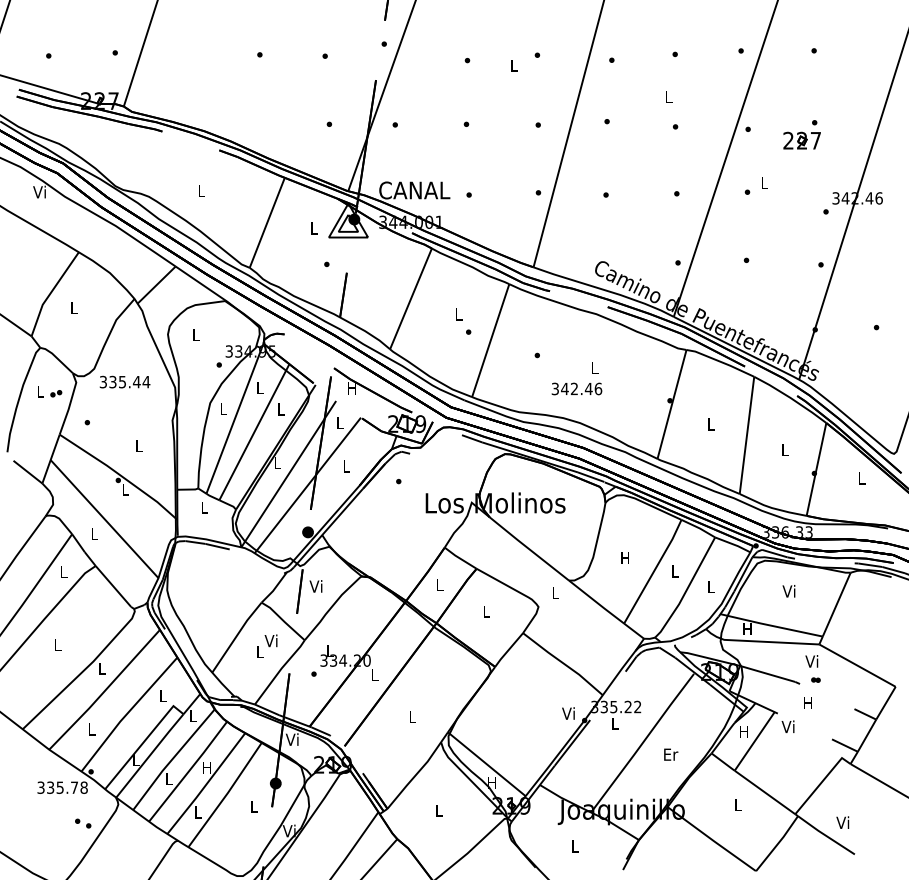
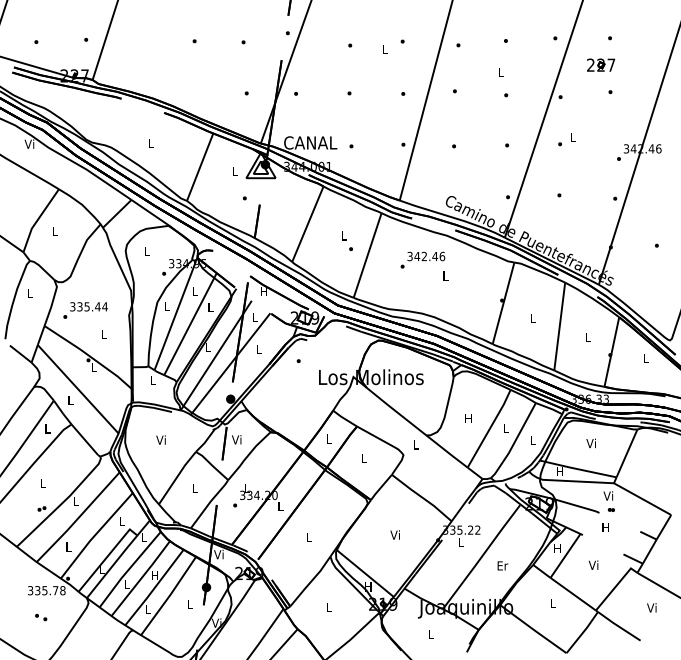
part: (801, 140) -> (600, 65), moved
text: (124, 381) -> (88, 306), moved
text: (576, 388) -> (425, 256), moved
part: (56, 393) -> (42, 508), moved
text: (270, 640) -> (160, 439), moved
text: (568, 713) -> (395, 535), moved
text: (787, 726) -> (593, 564), moved
text: (842, 822) -> (651, 607), moved
part: (83, 823) -> (41, 617), moved

